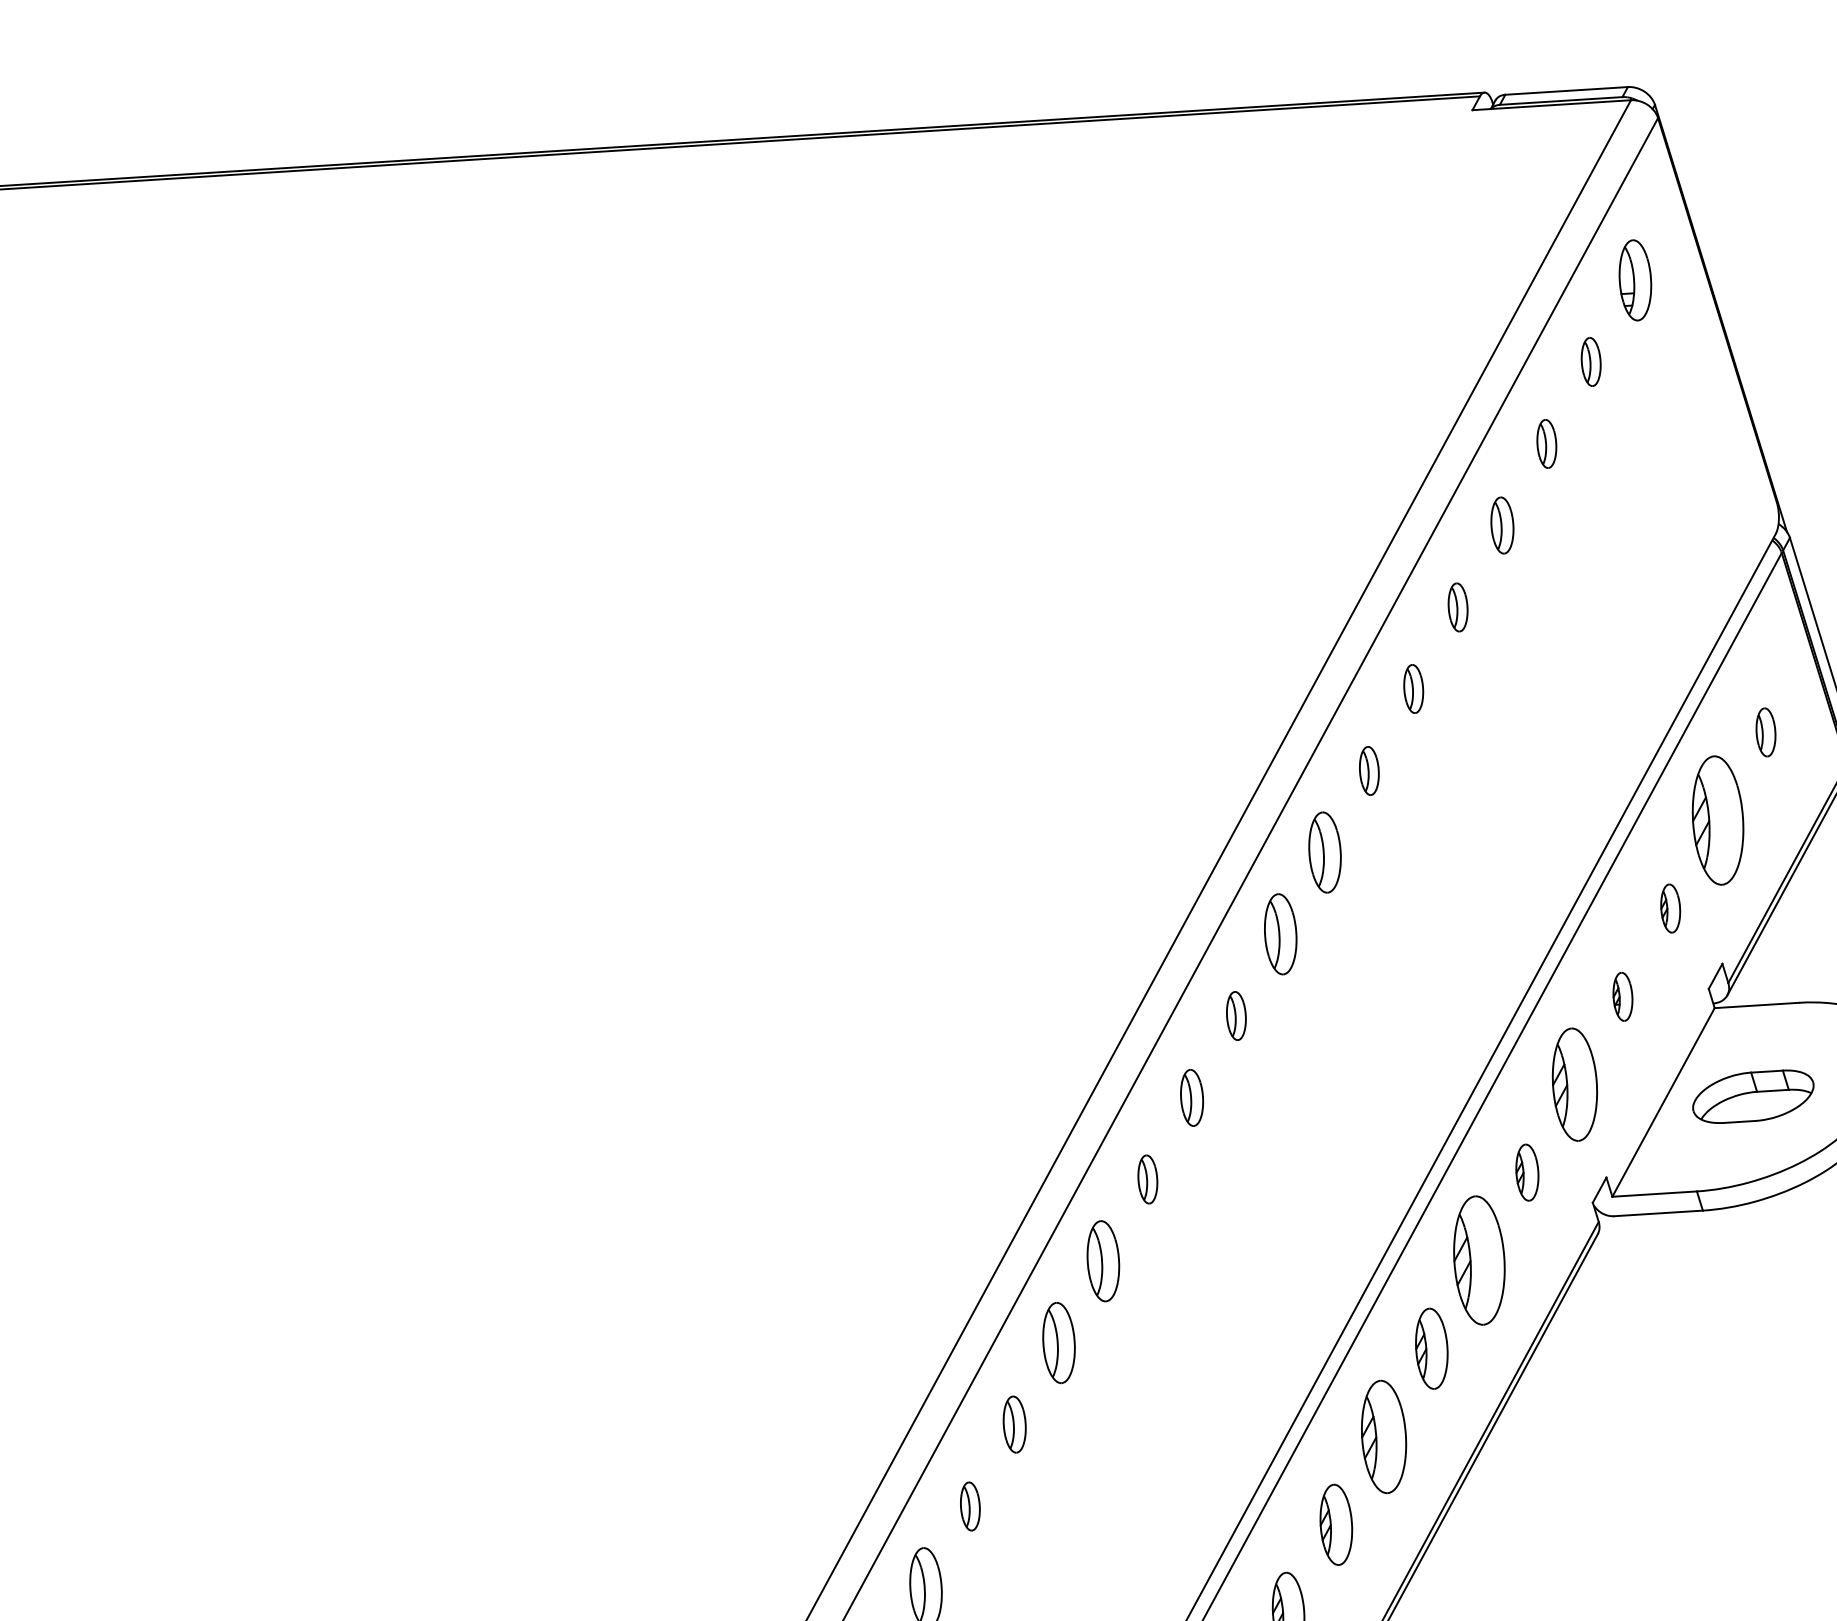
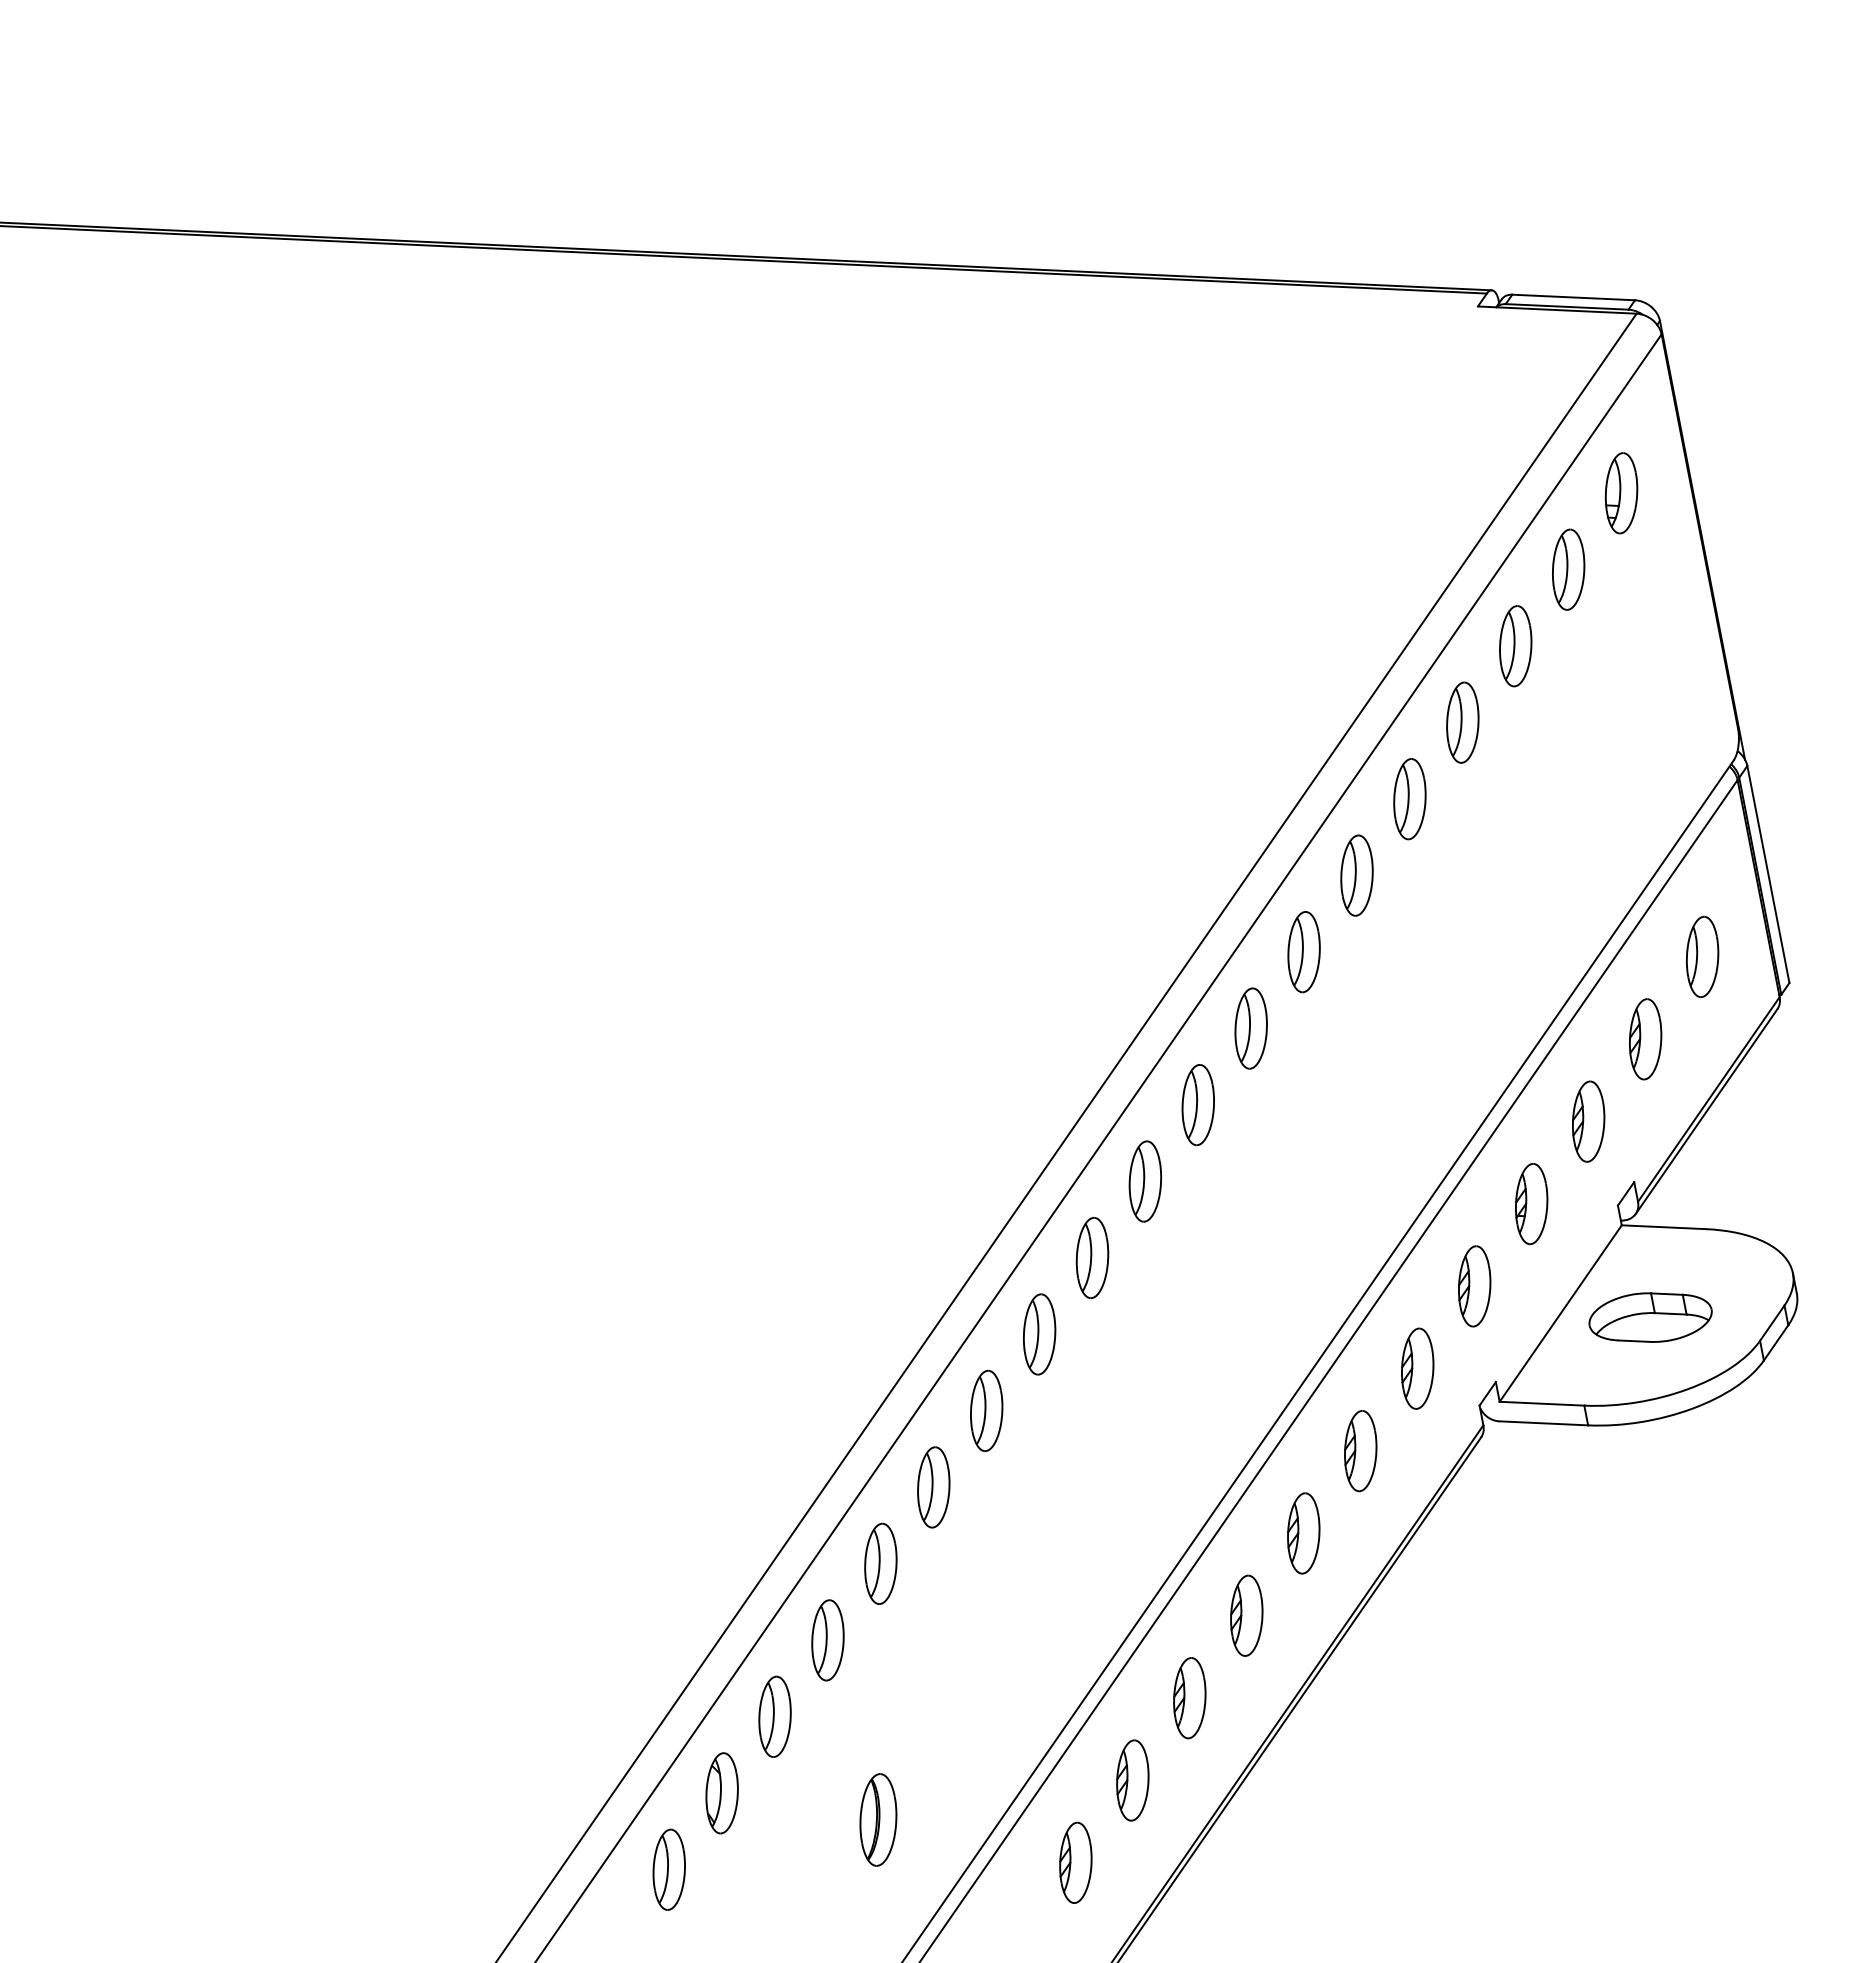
part: (1590, 361) -> (1568, 569), size x1.67
part: (1546, 444) -> (1515, 646), size x1.67
part: (1502, 525) -> (1462, 722), size x1.43
part: (1457, 607) -> (1409, 799), size x1.67
part: (1413, 689) -> (1356, 875), size x1.67
part: (1765, 732) -> (1702, 956), size x1.67
part: (1368, 771) -> (1303, 952), size x1.67
part: (1718, 820) -> (1645, 1039), size x0.62
part: (1670, 908) -> (1588, 1121), size x1.67
part: (1622, 997) -> (1531, 1204), size x1.67
part: (1236, 1015) -> (1145, 1181), size x1.67
part: (1574, 1084) -> (1474, 1286), size x0.71
part: (1192, 1098) -> (1092, 1258), size x1.43
part: (1527, 1172) -> (1417, 1368), size x1.43
part: (1147, 1179) -> (1039, 1334), size x1.67
part: (1479, 1261) -> (1360, 1451), size x0.62
part: (1014, 1424) -> (880, 1563), size x1.43
part: (1383, 1436) -> (1246, 1615), size x0.71
part: (969, 1506) -> (827, 1640), size x1.67

